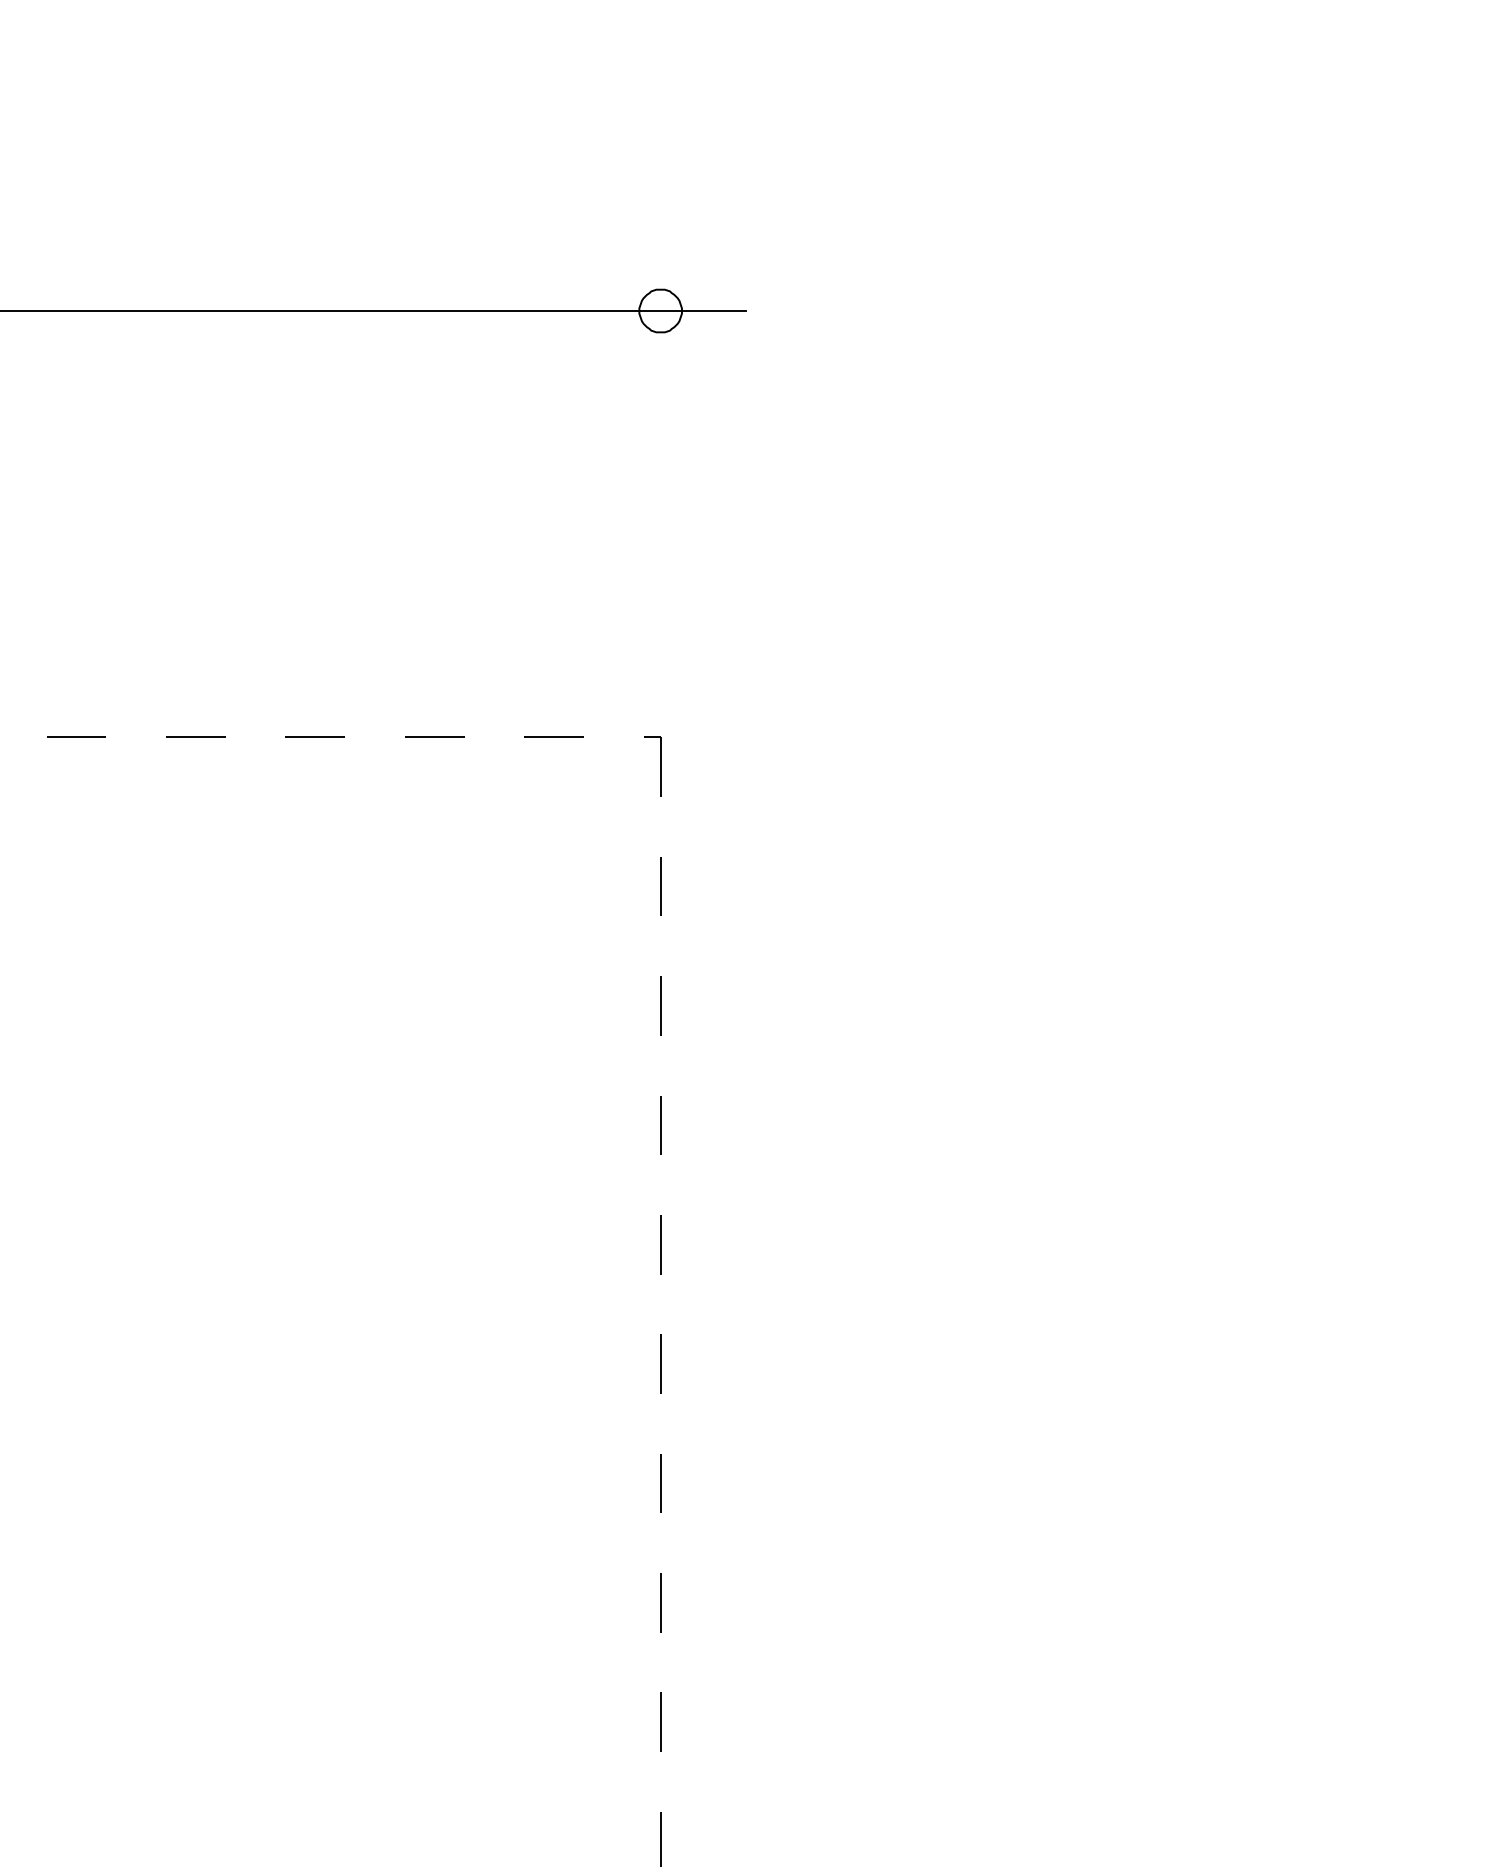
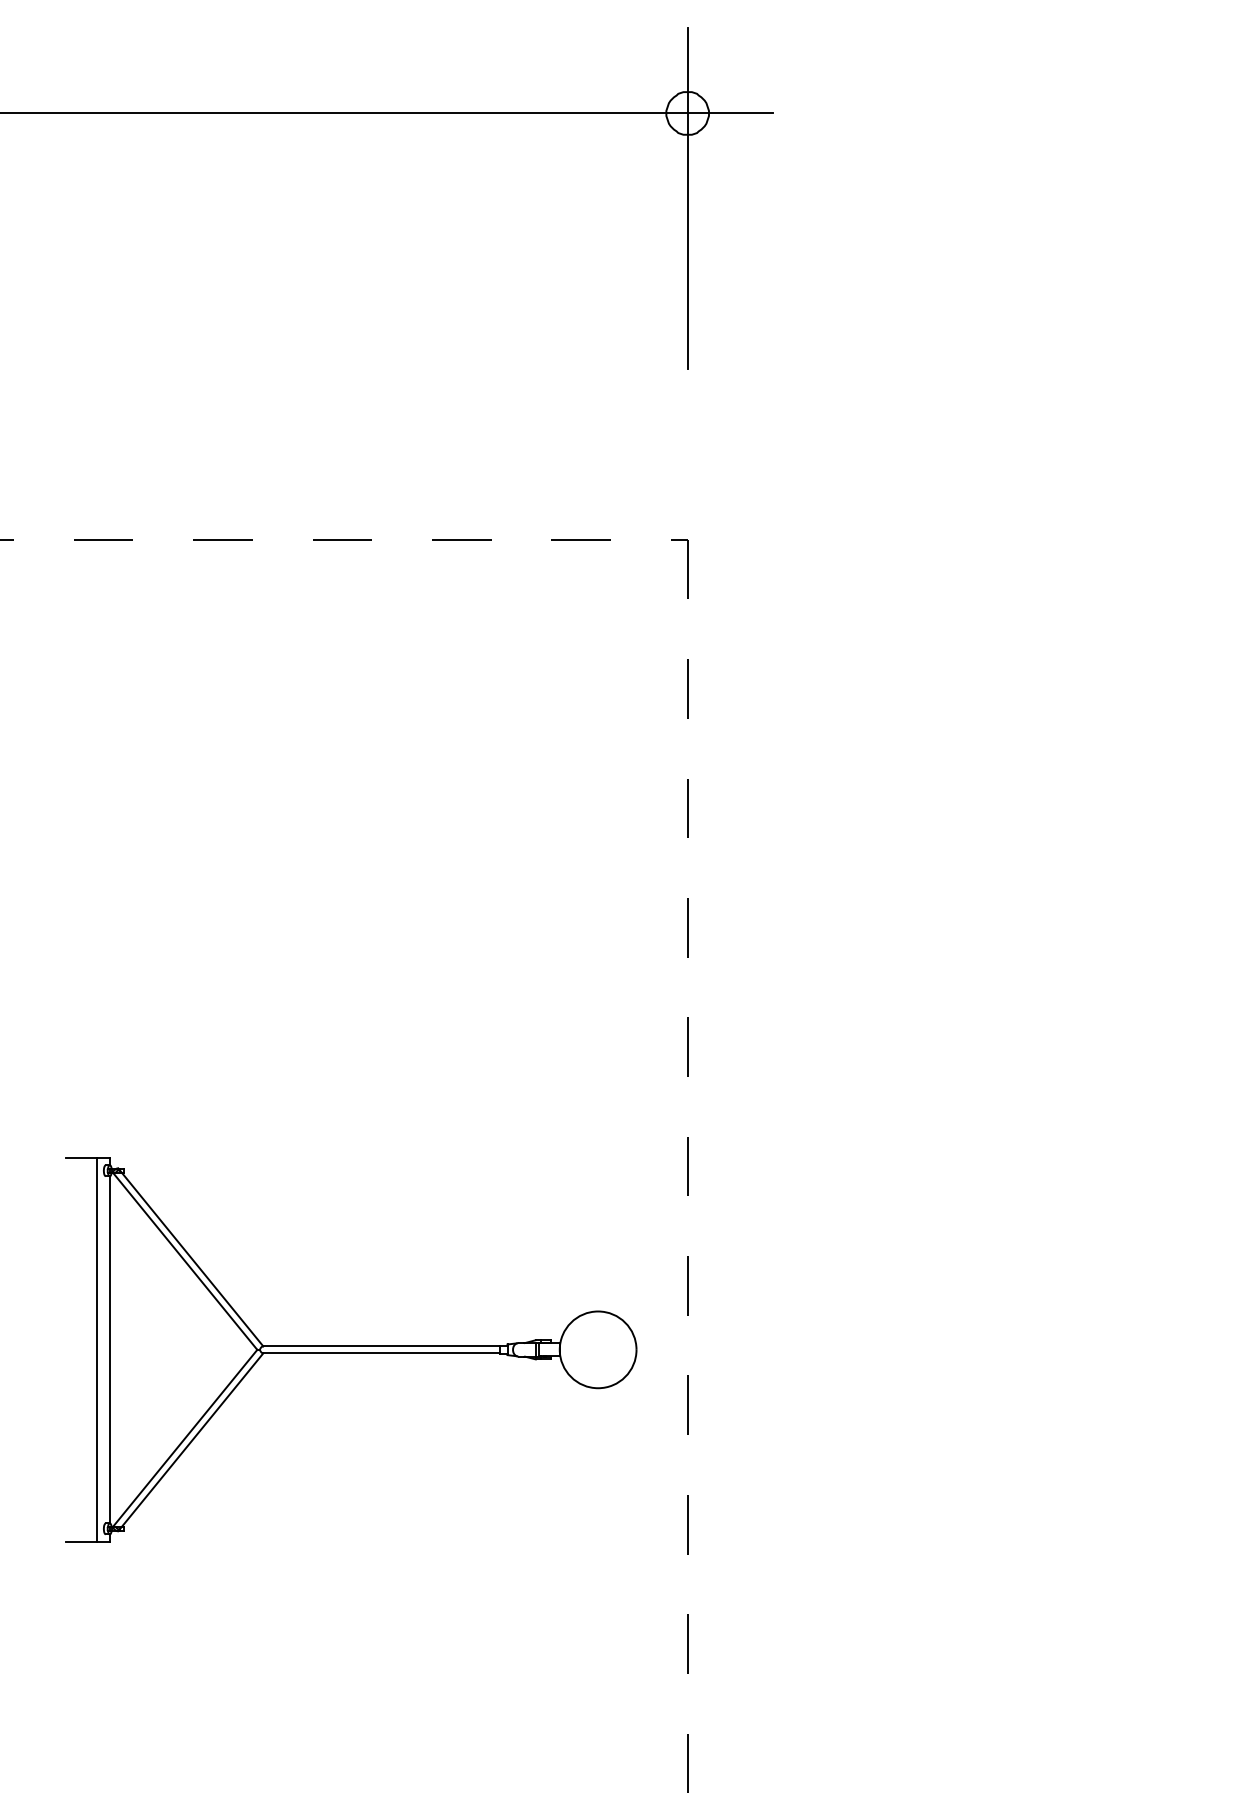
line: (660, 395) -> (687, 197), added
part: (324, 1547) -> (351, 1349), added

